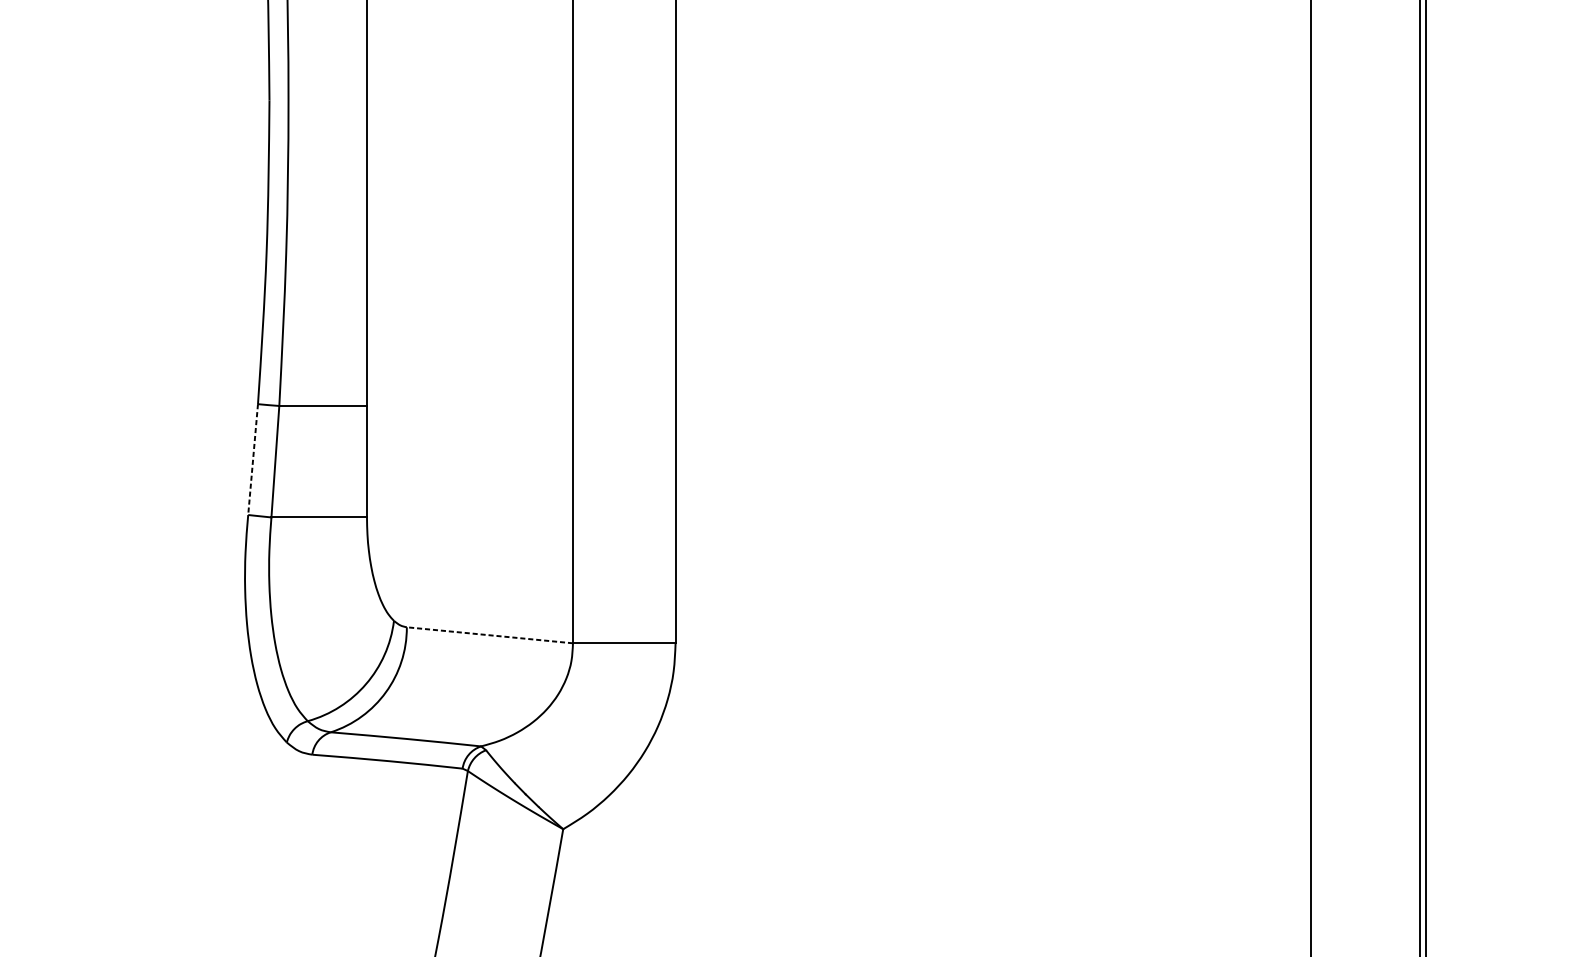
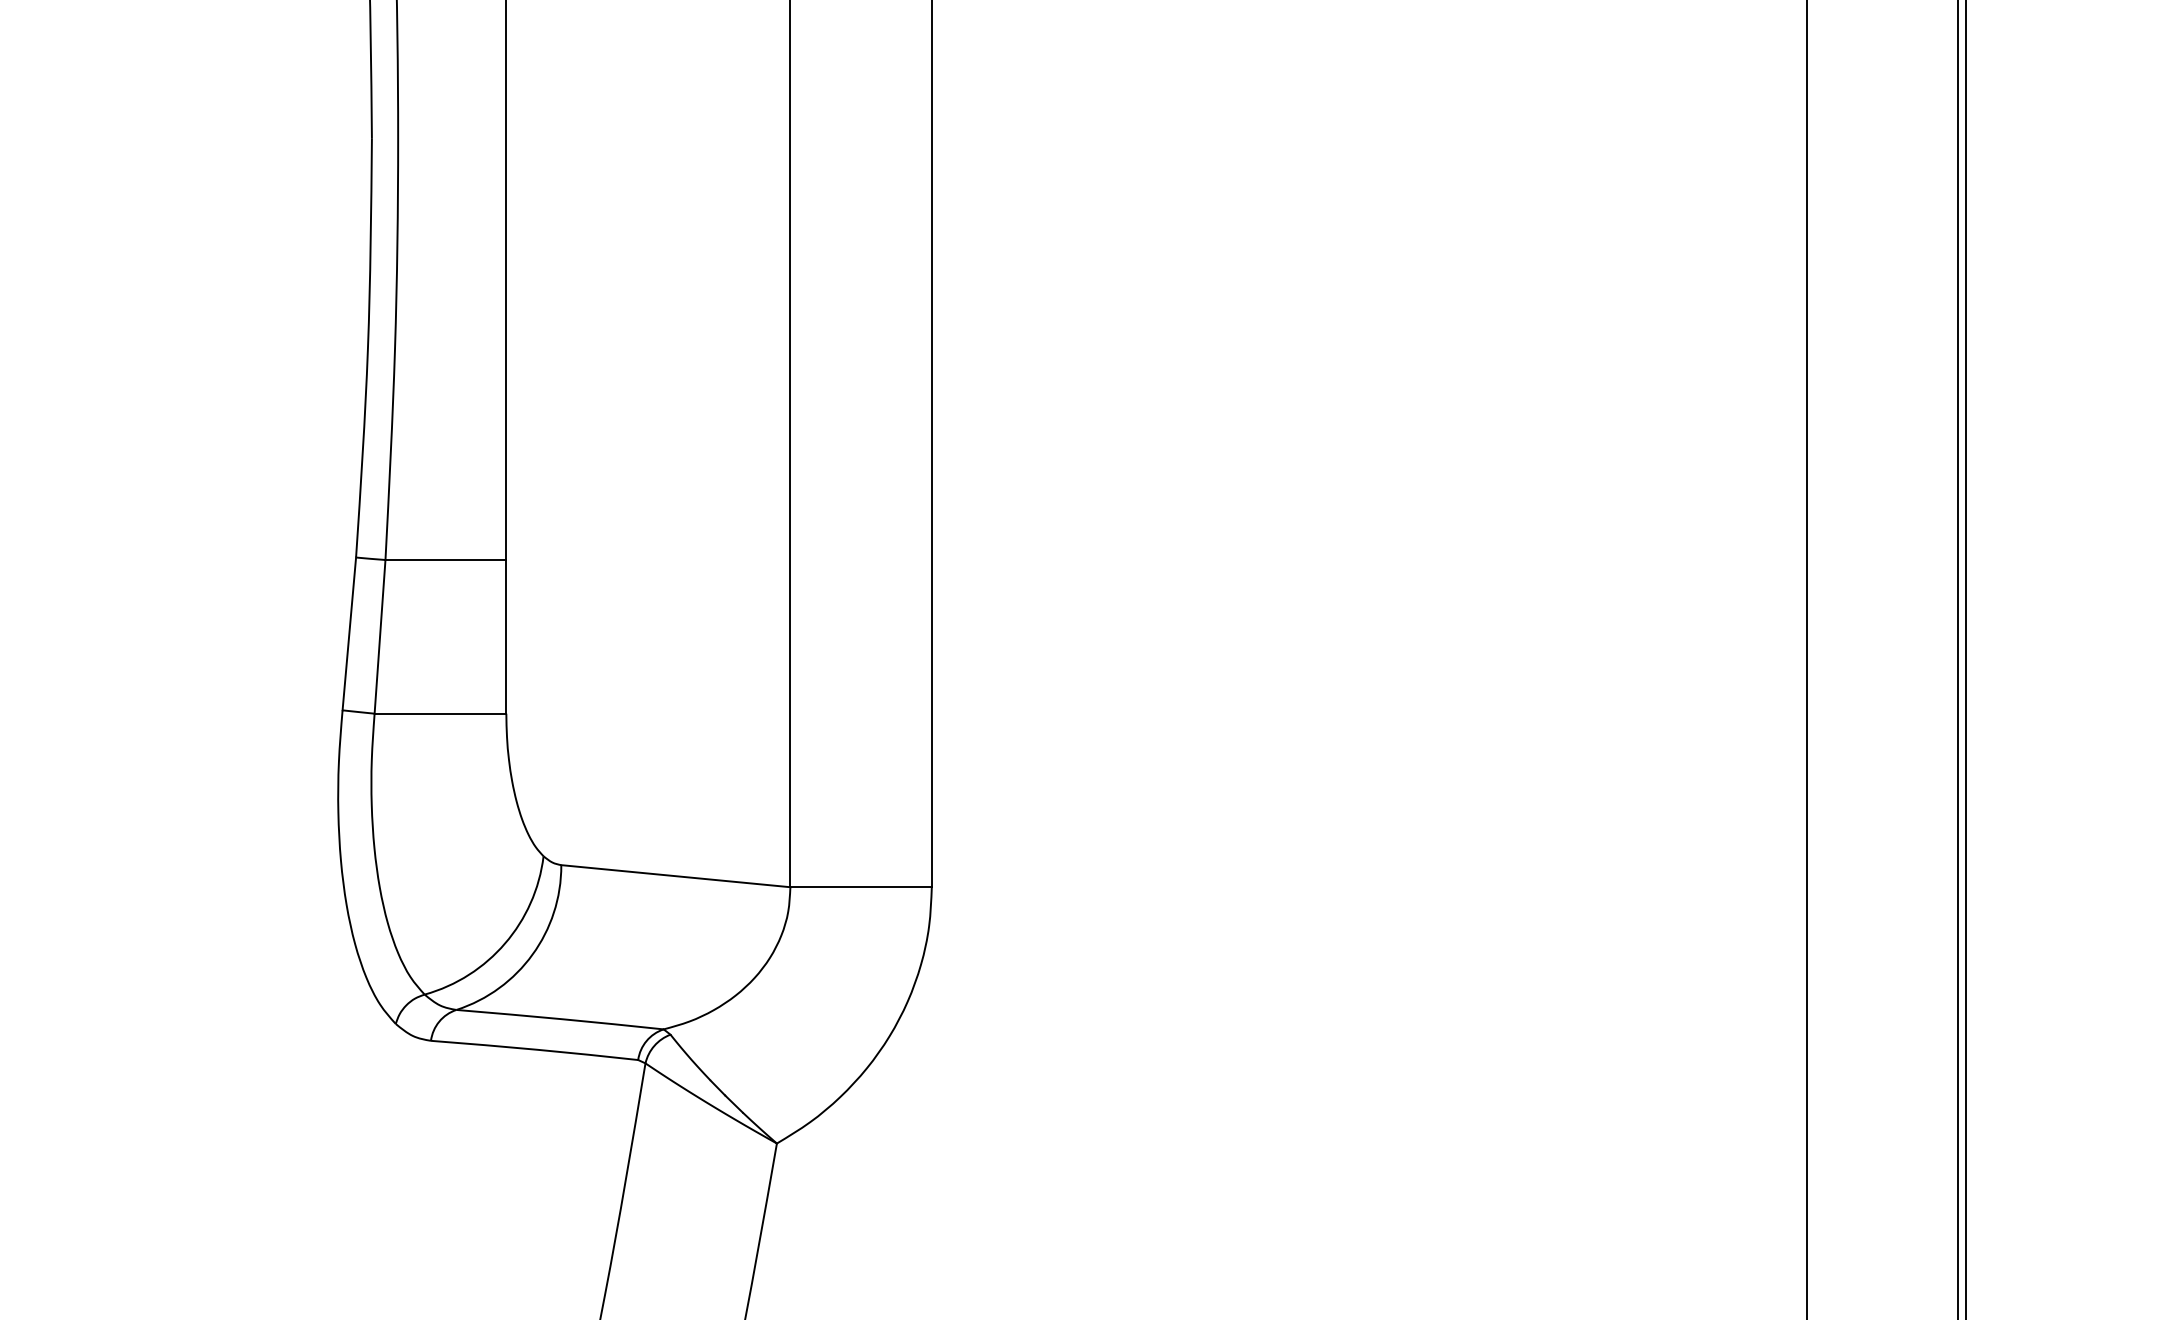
line: (253, 459) -> (349, 633), dashed -> solid
line: (489, 635) -> (675, 876), dashed -> solid

